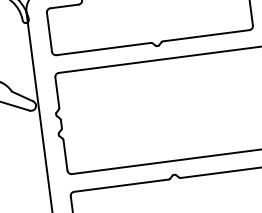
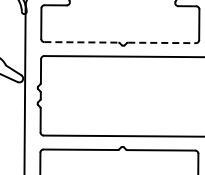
line: (206, 35) -> (162, 42), solid -> dashed
line: (103, 49) -> (81, 42), solid -> dashed

